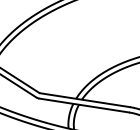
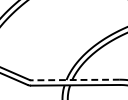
line: (84, 100) -> (74, 80), solid -> dashed

